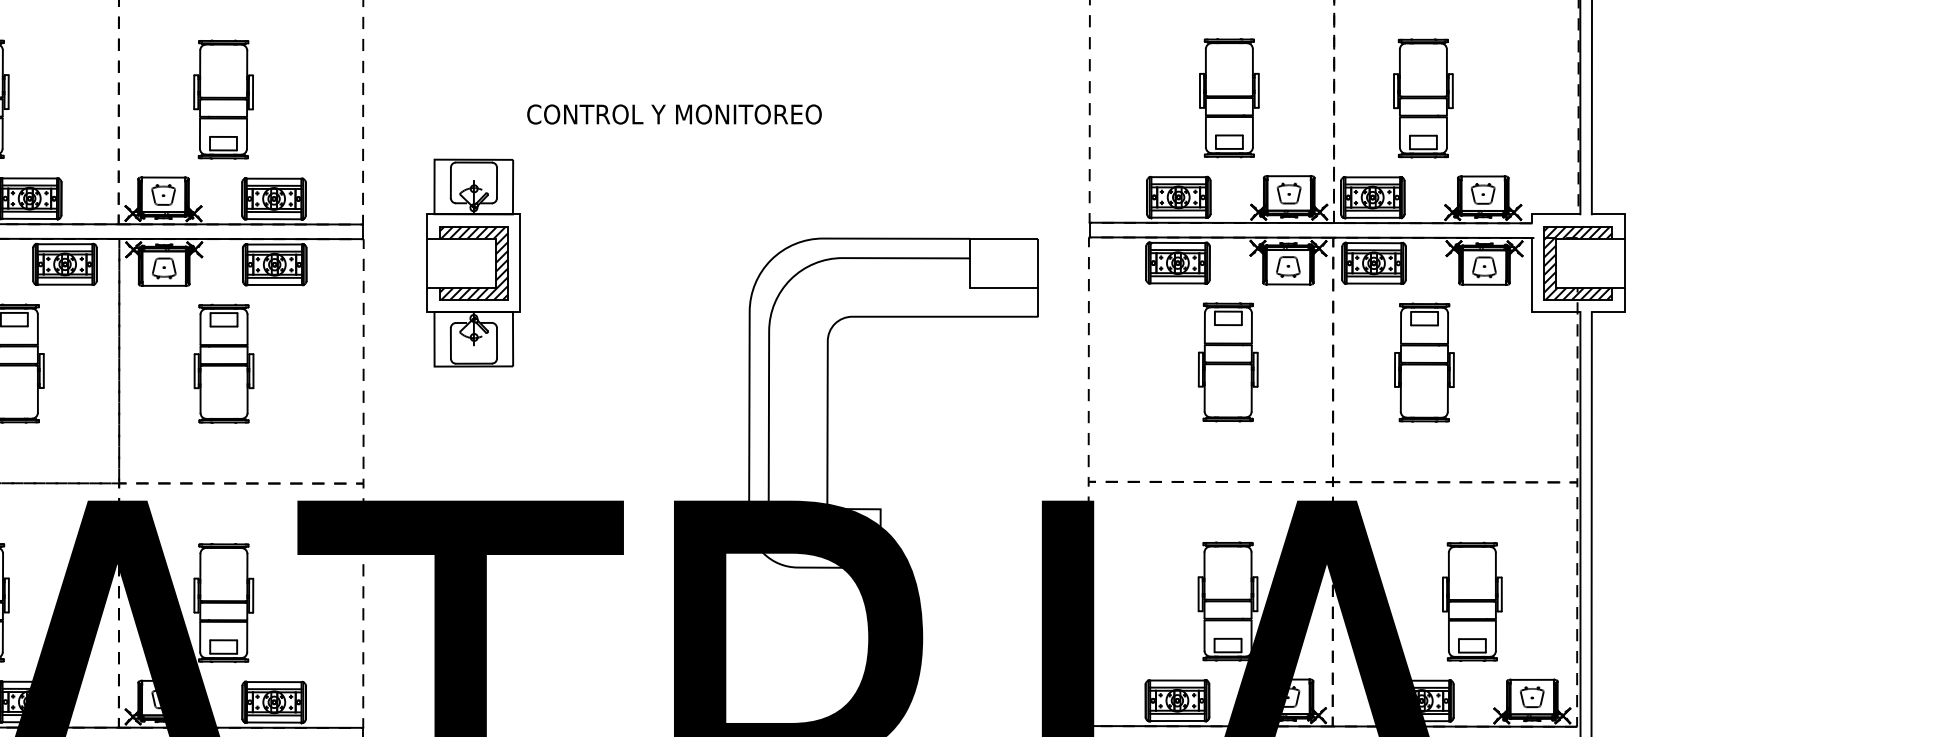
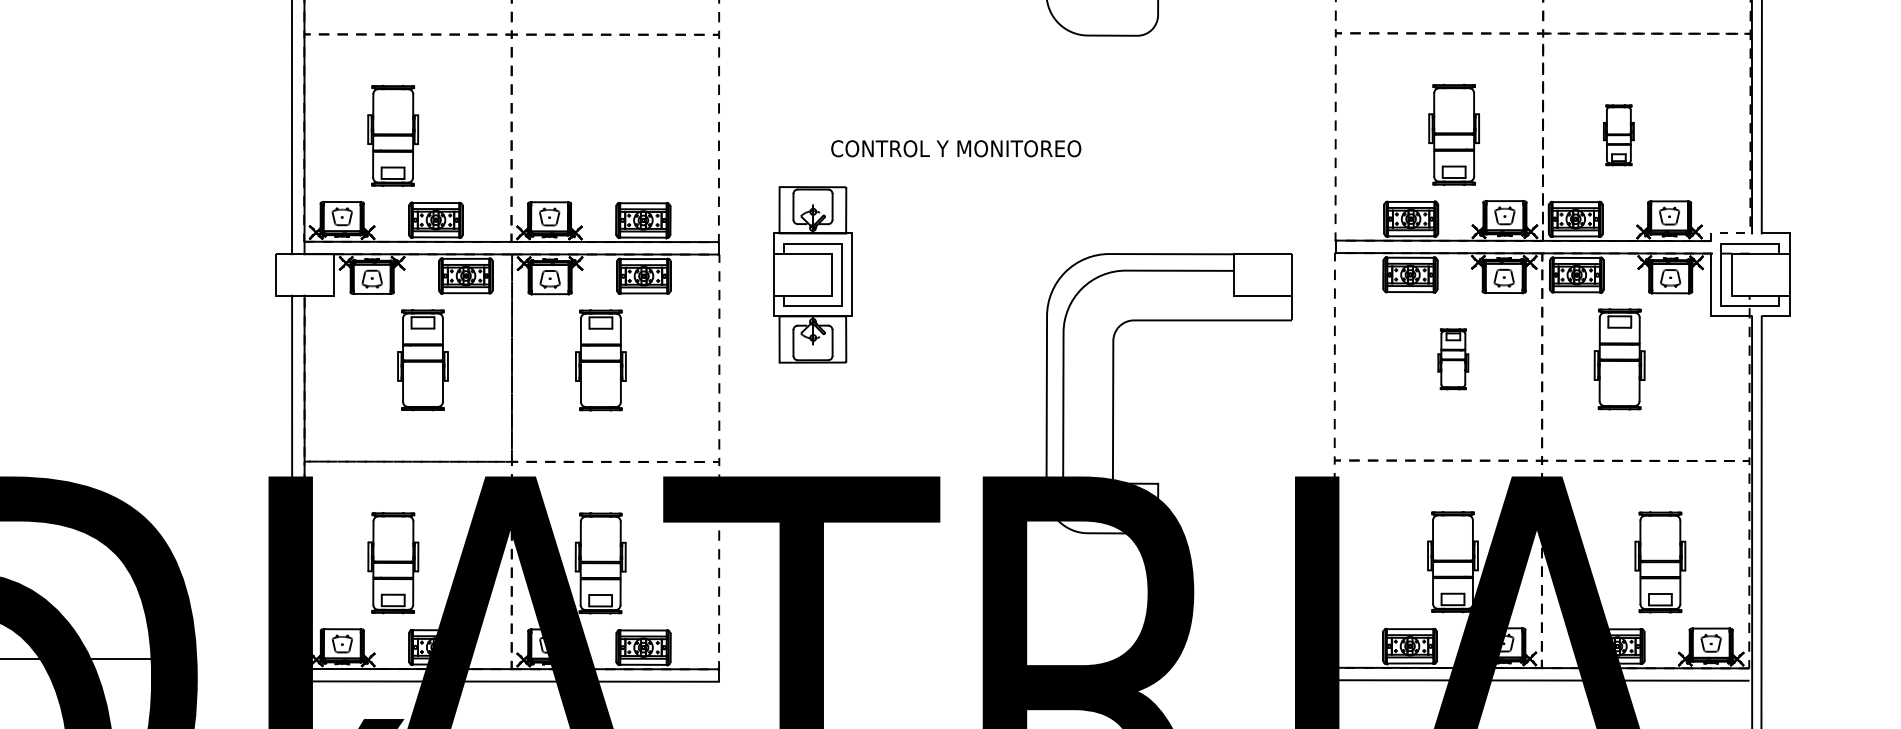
part: (1423, 98) -> (1618, 135), size x0.6
part: (223, 100) -> (600, 136), removed
text: (674, 114) -> (956, 148), moved
line: (1551, 214) -> (1727, 233), solid -> dashed
hatch: (473, 262) -> (812, 274), removed
hatch: (1578, 262) -> (1750, 274), removed
part: (1228, 362) -> (1453, 359), size x0.6

